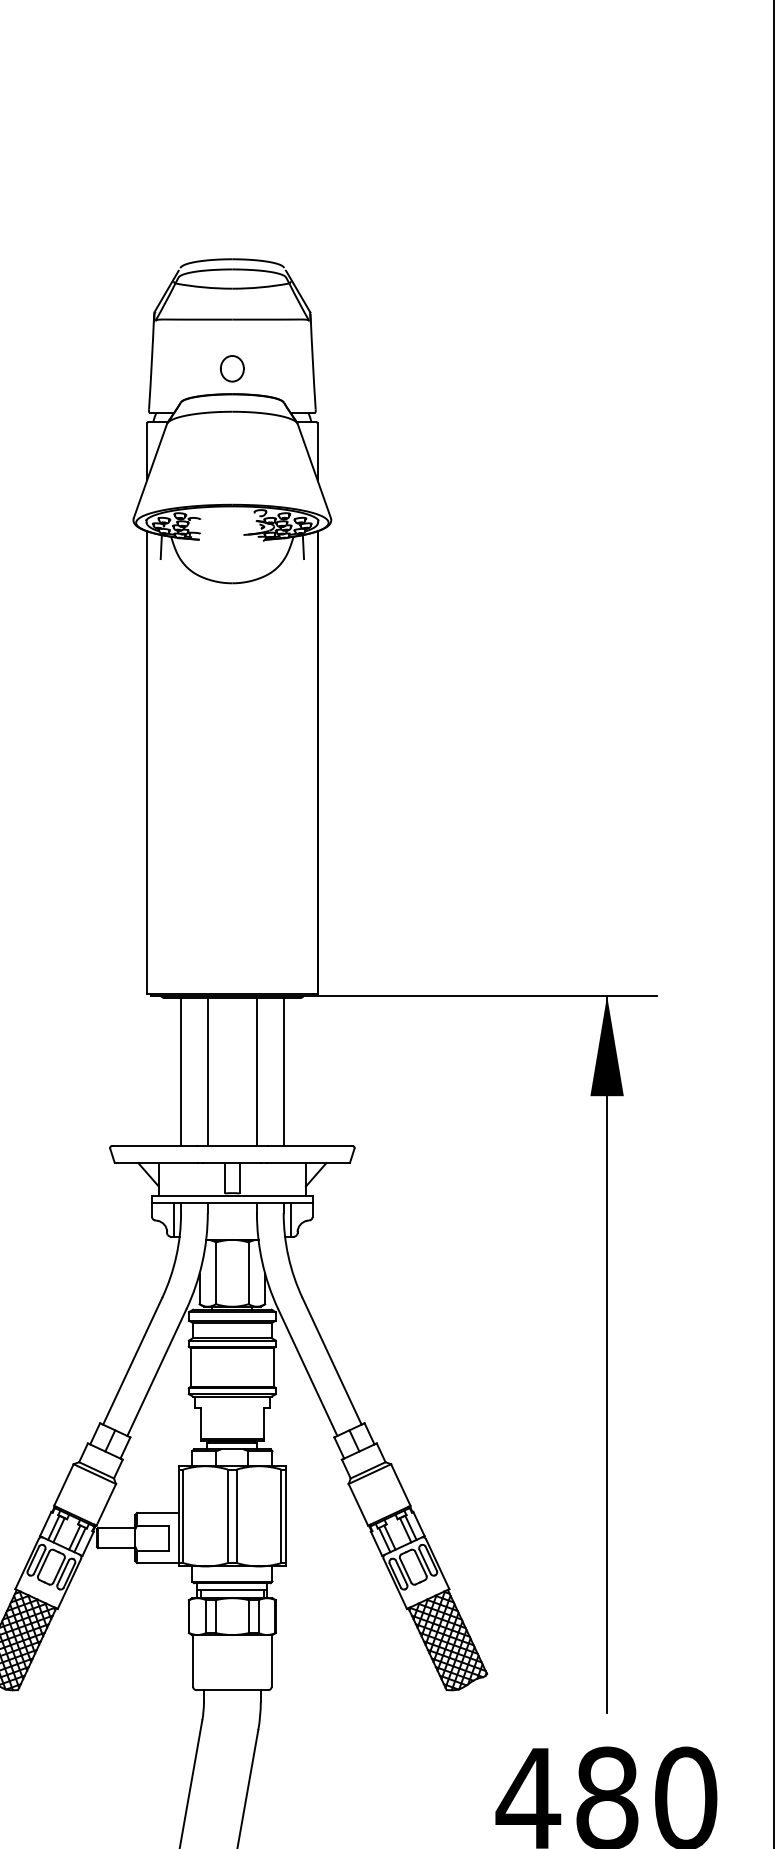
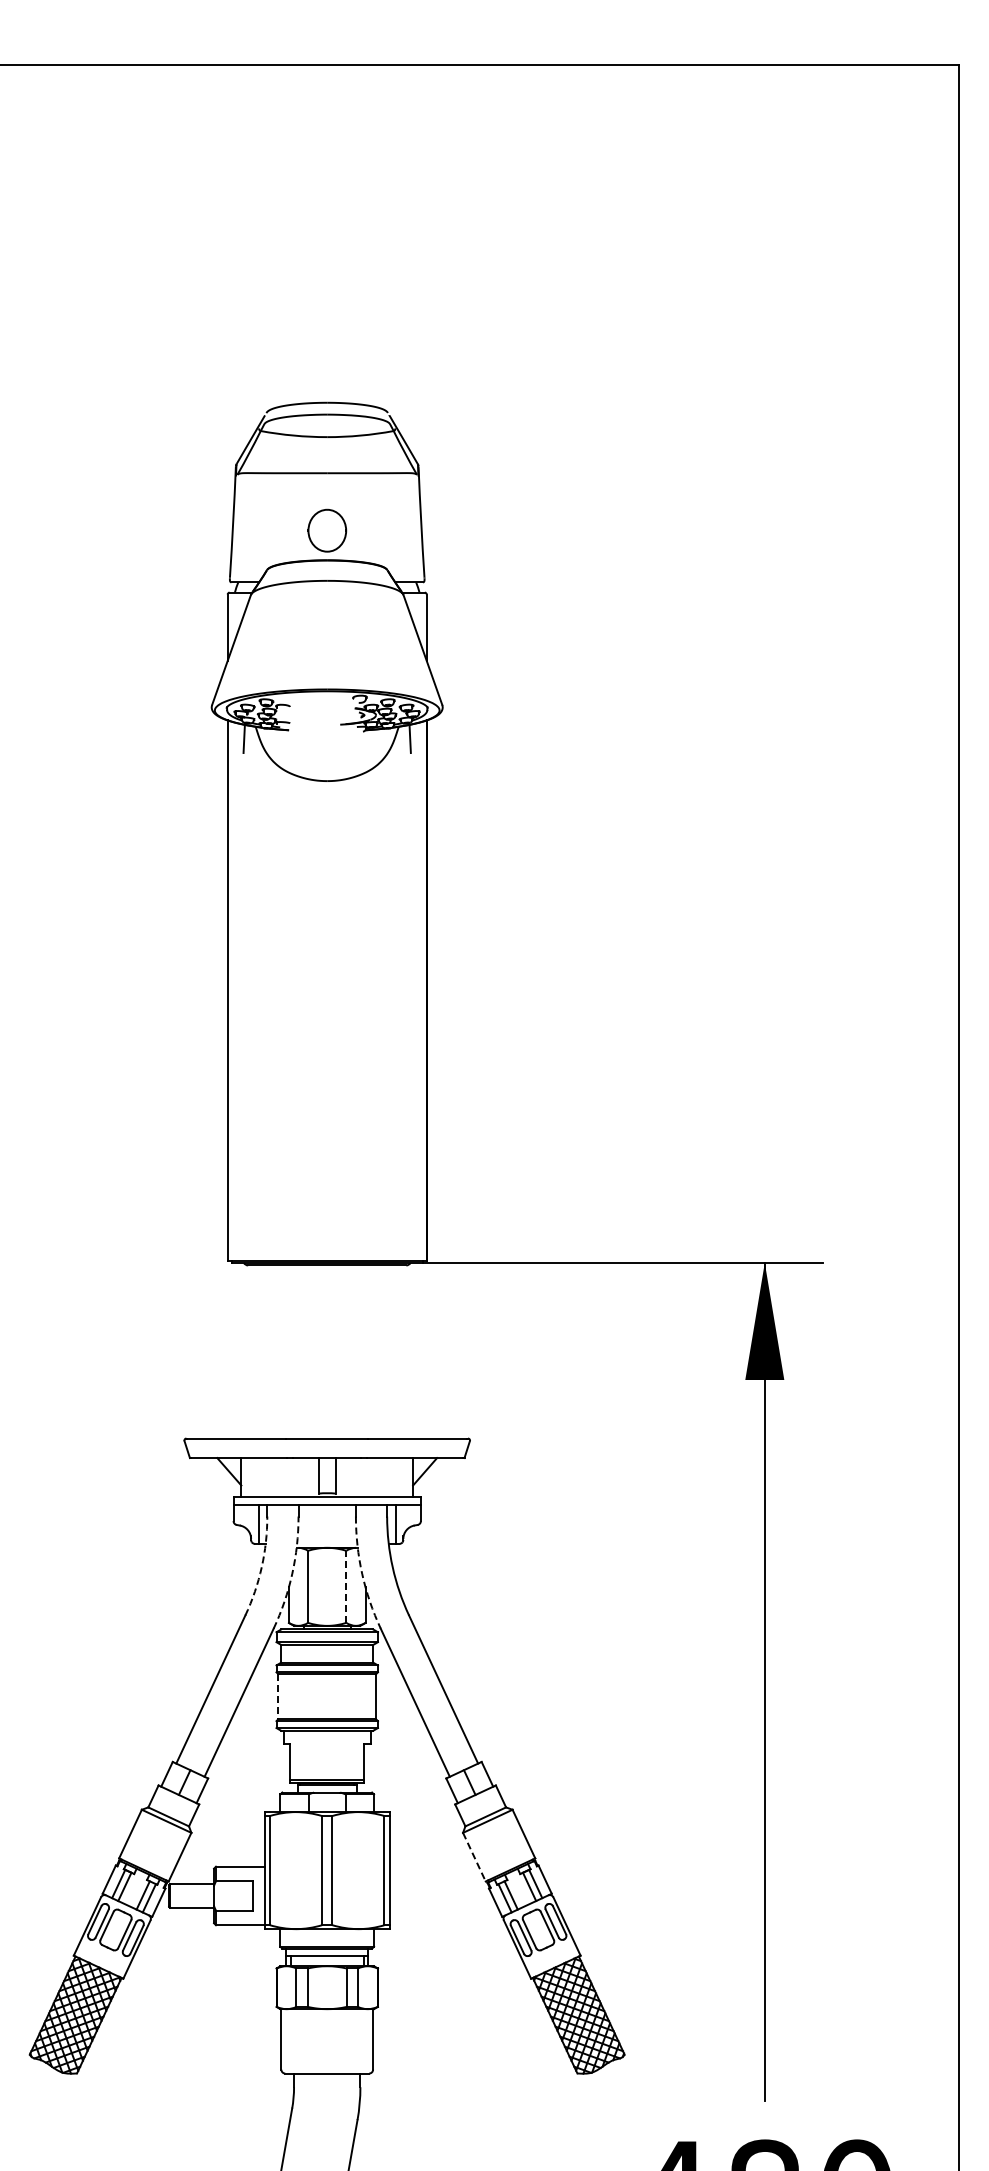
part: (231, 368) -> (326, 530), size x1.4
line: (181, 1071) -> (267, 1351), removed
line: (207, 1071) -> (298, 1351), removed
line: (256, 1071) -> (355, 1351), removed
line: (283, 1071) -> (387, 1351), removed
arc: (176, 1256) -> (261, 1567), solid -> dashed
arc: (202, 1261) -> (292, 1573), solid -> dashed
arc: (262, 1261) -> (362, 1573), solid -> dashed
line: (248, 1273) -> (346, 1586), solid -> dashed
line: (190, 1368) -> (278, 1697), solid -> dashed
line: (358, 1505) -> (474, 1857), solid -> dashed

